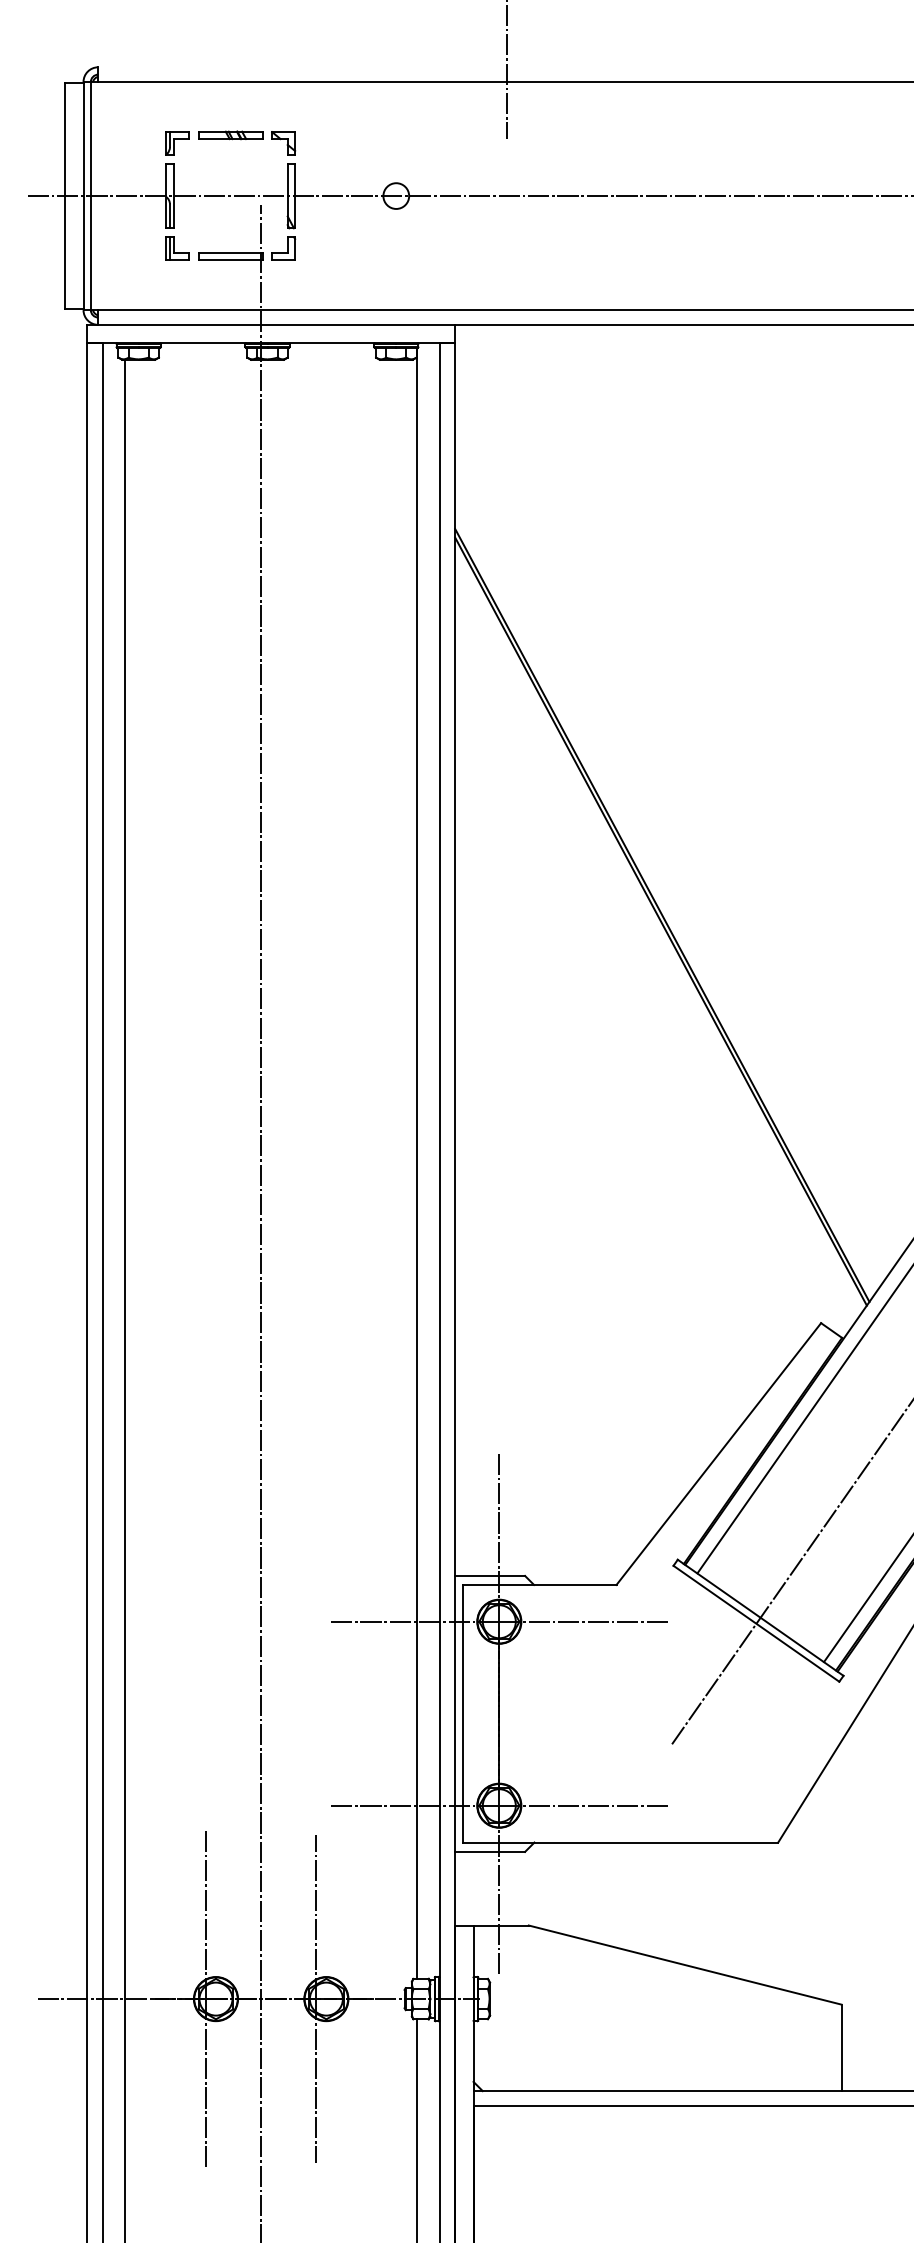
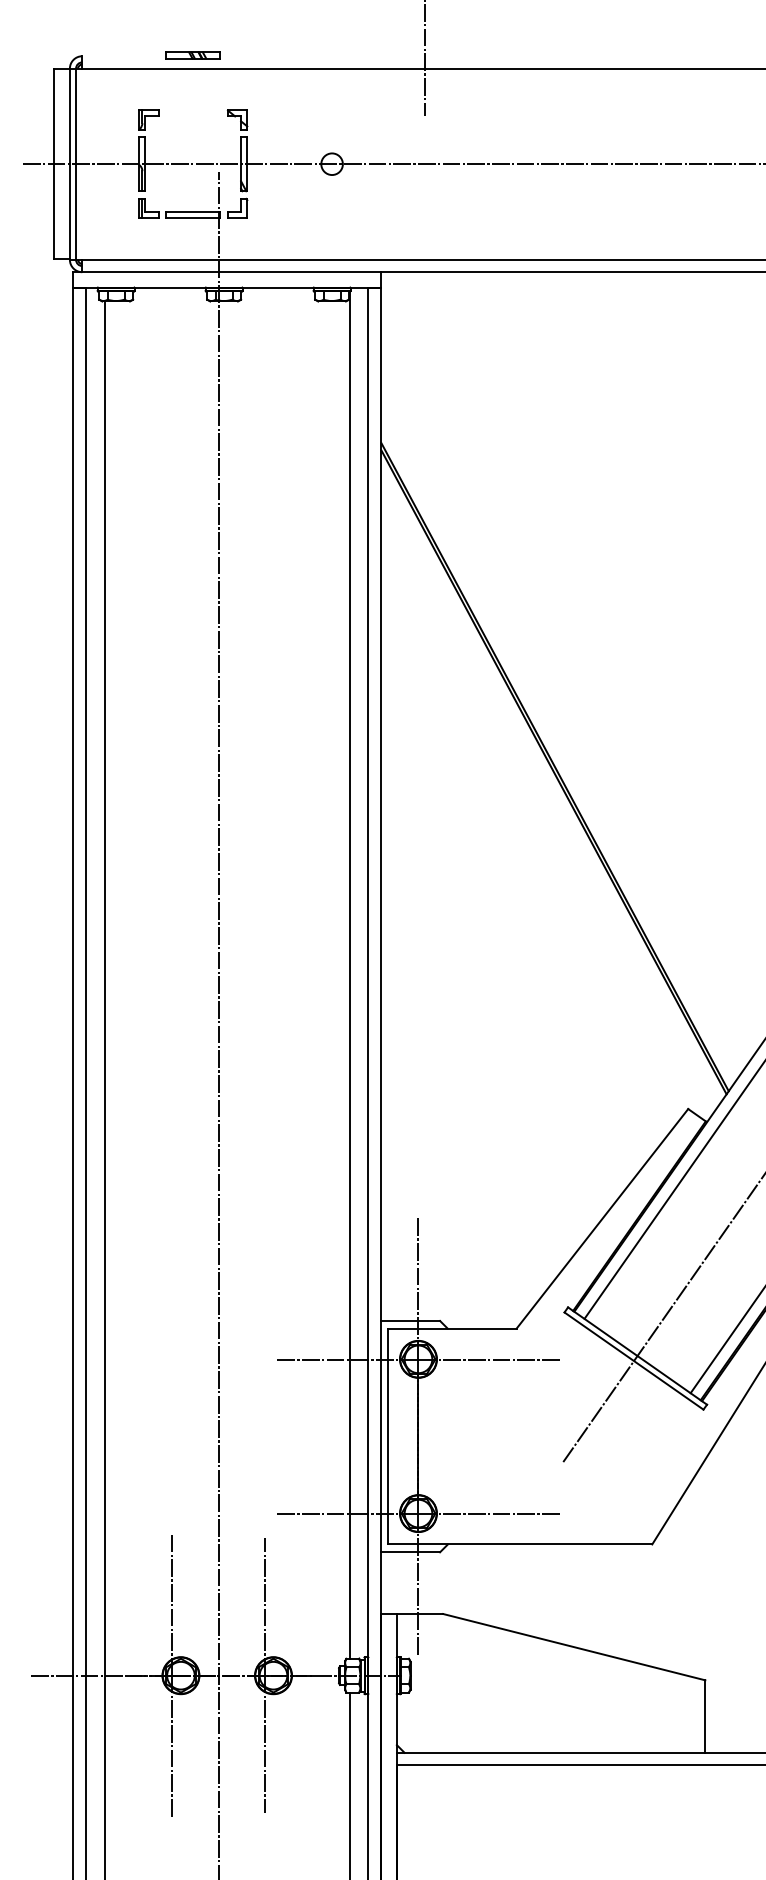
part: (230, 135) -> (193, 55), moved

